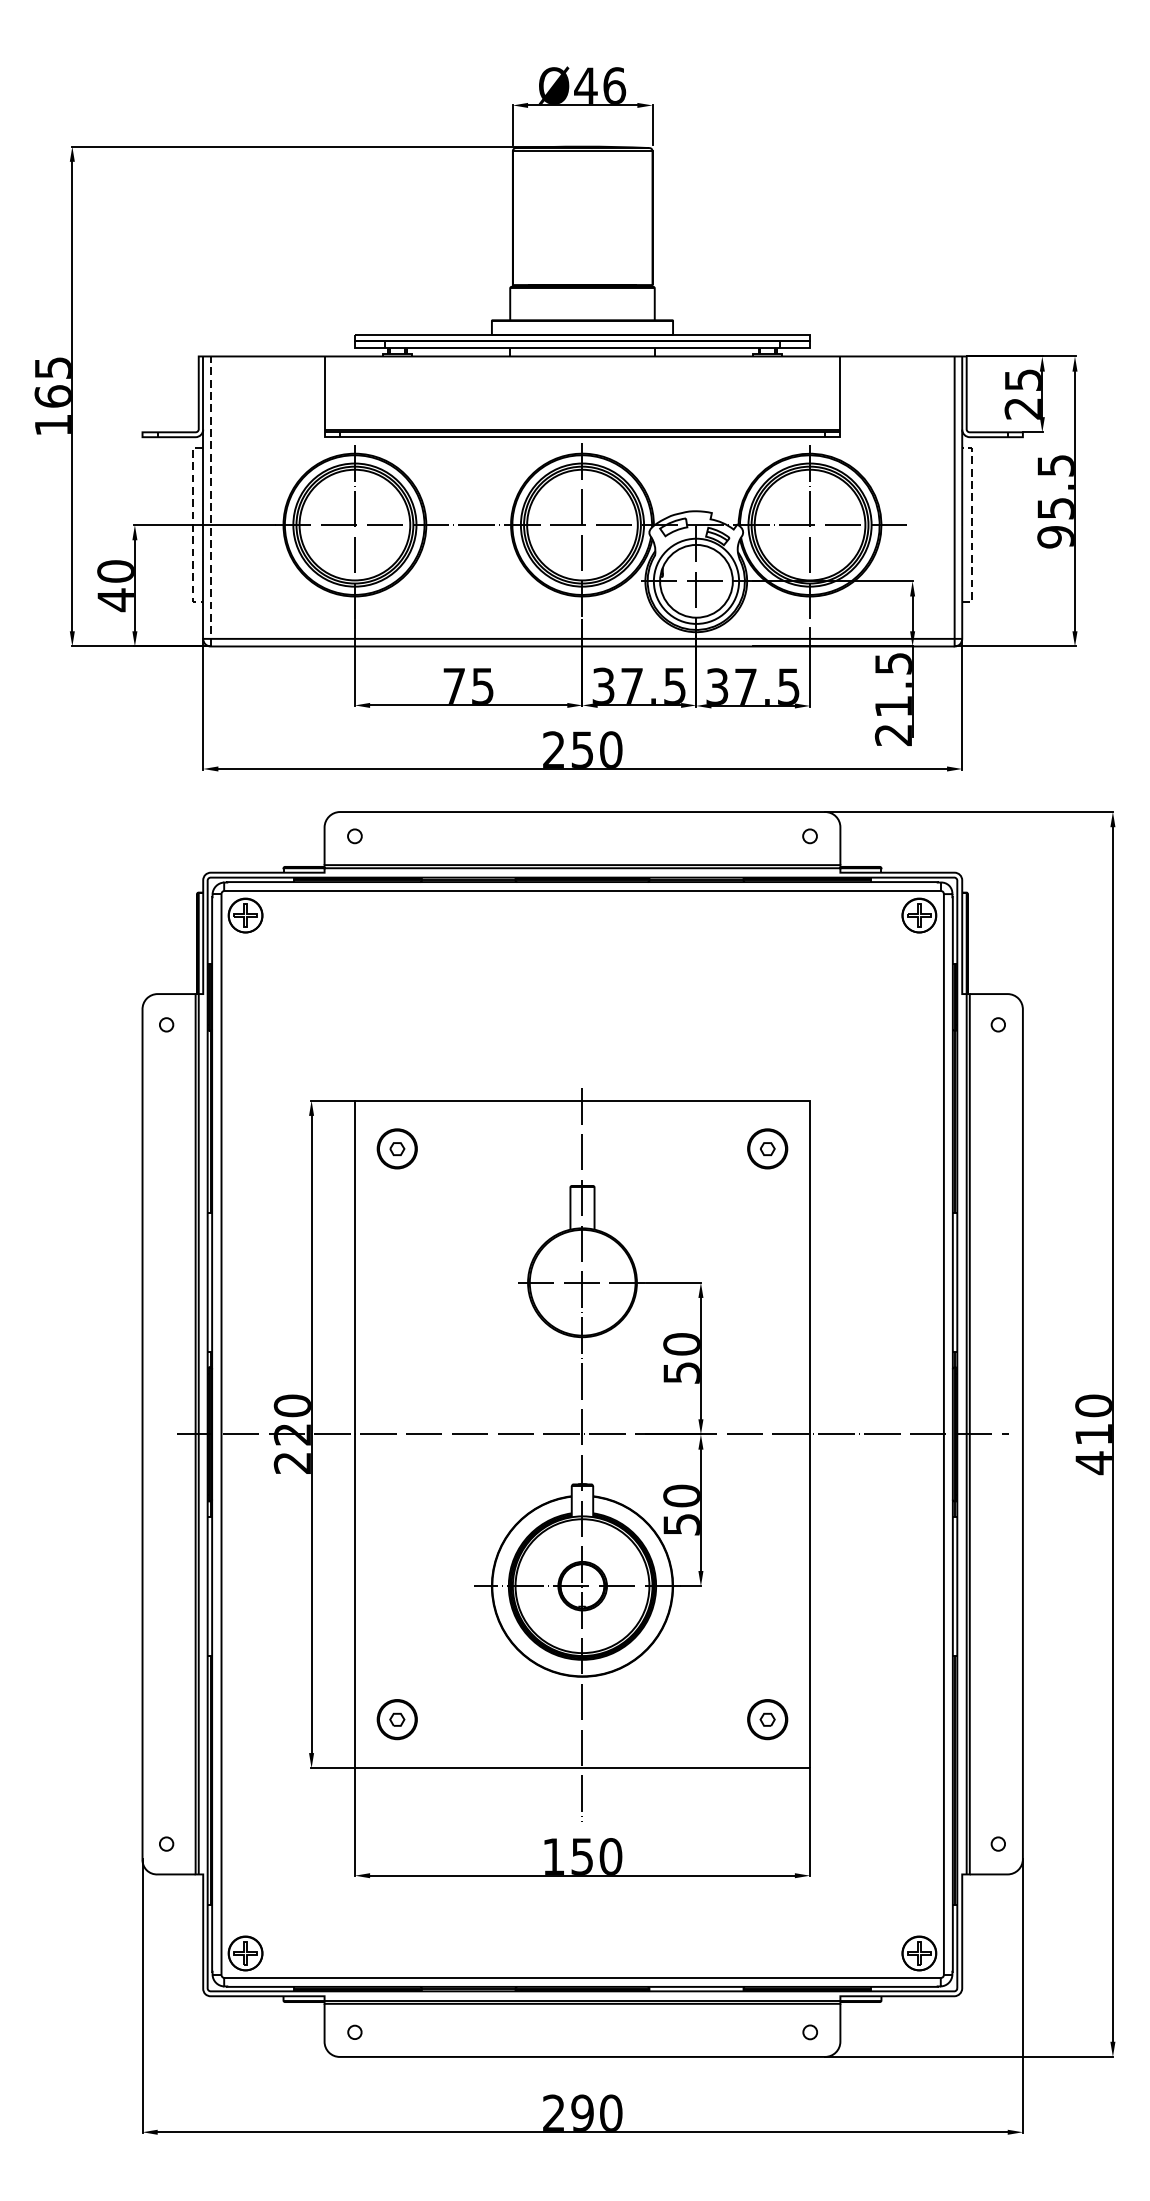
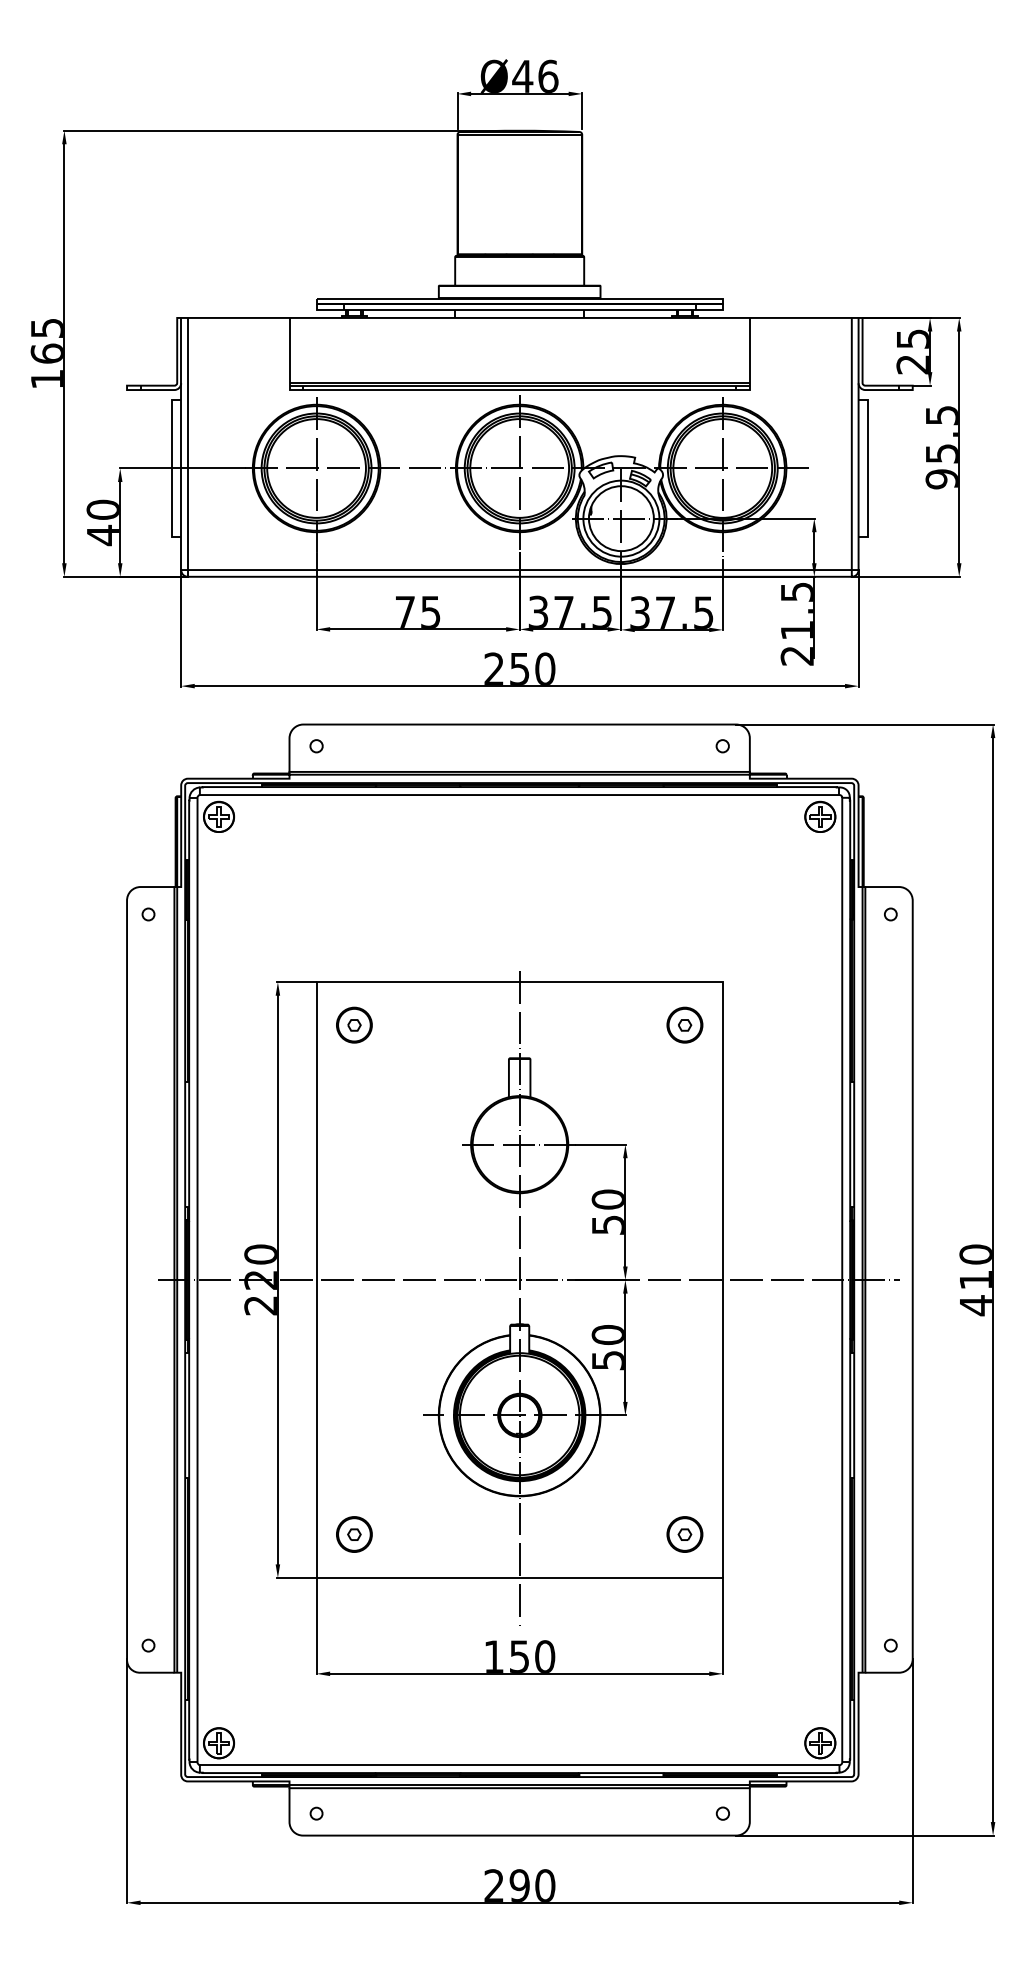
line: (210, 500) -> (187, 446), dashed -> solid
line: (972, 525) -> (867, 468), dashed -> solid
line: (192, 526) -> (171, 469), dashed -> solid

